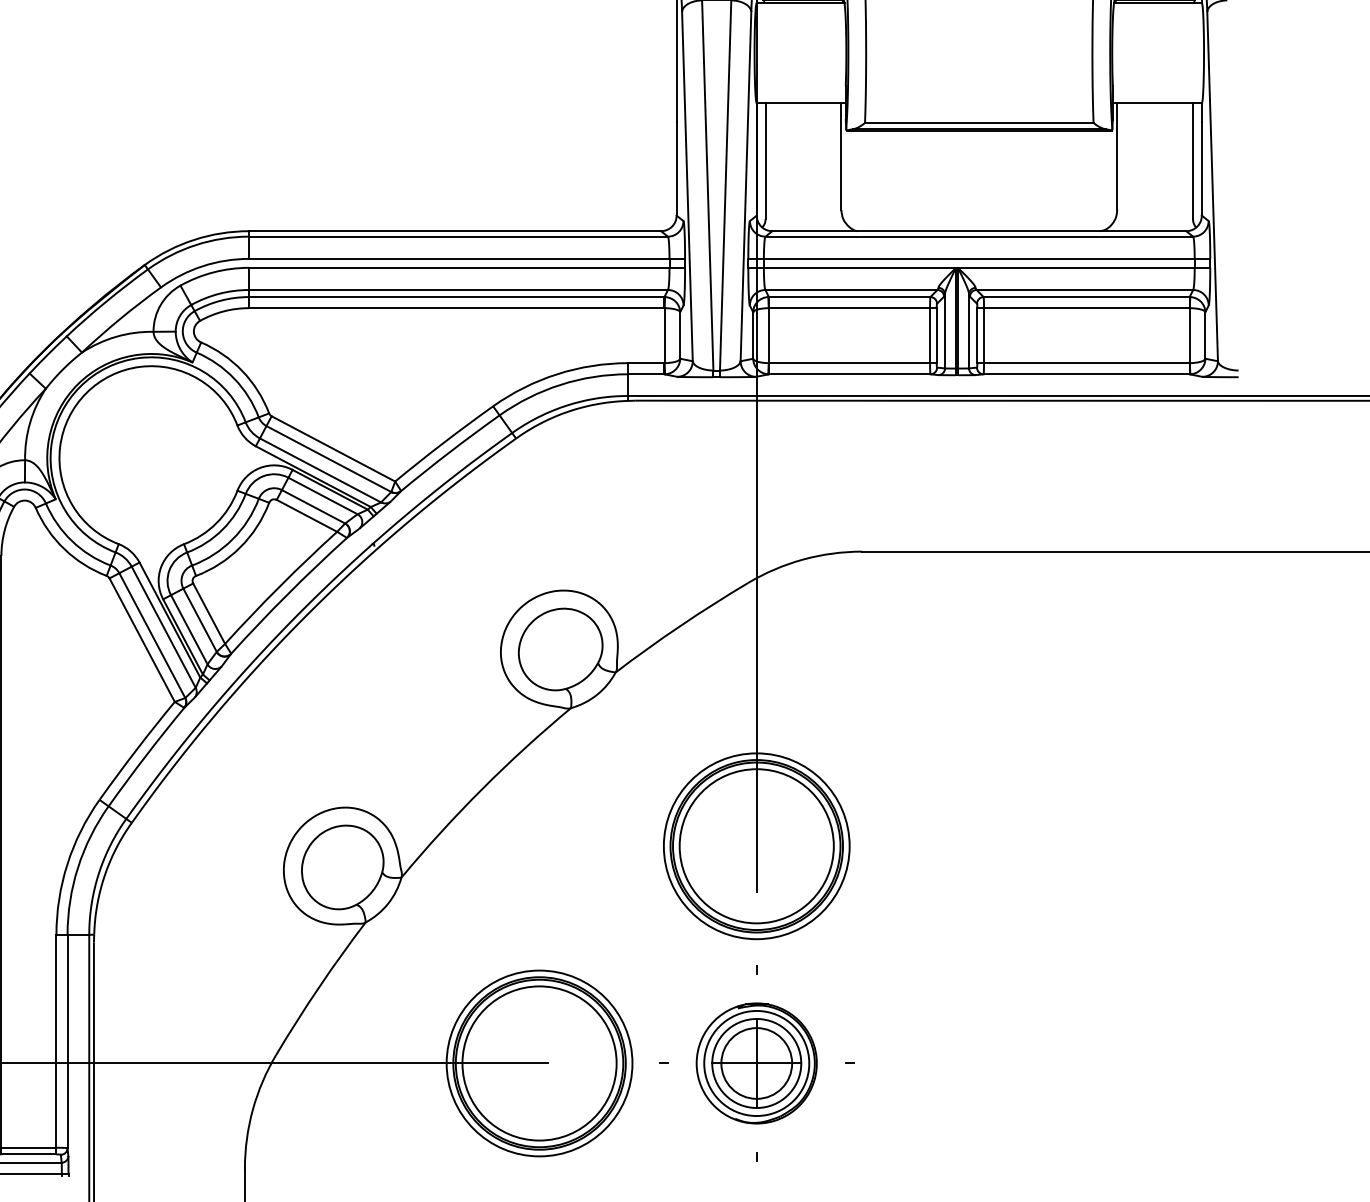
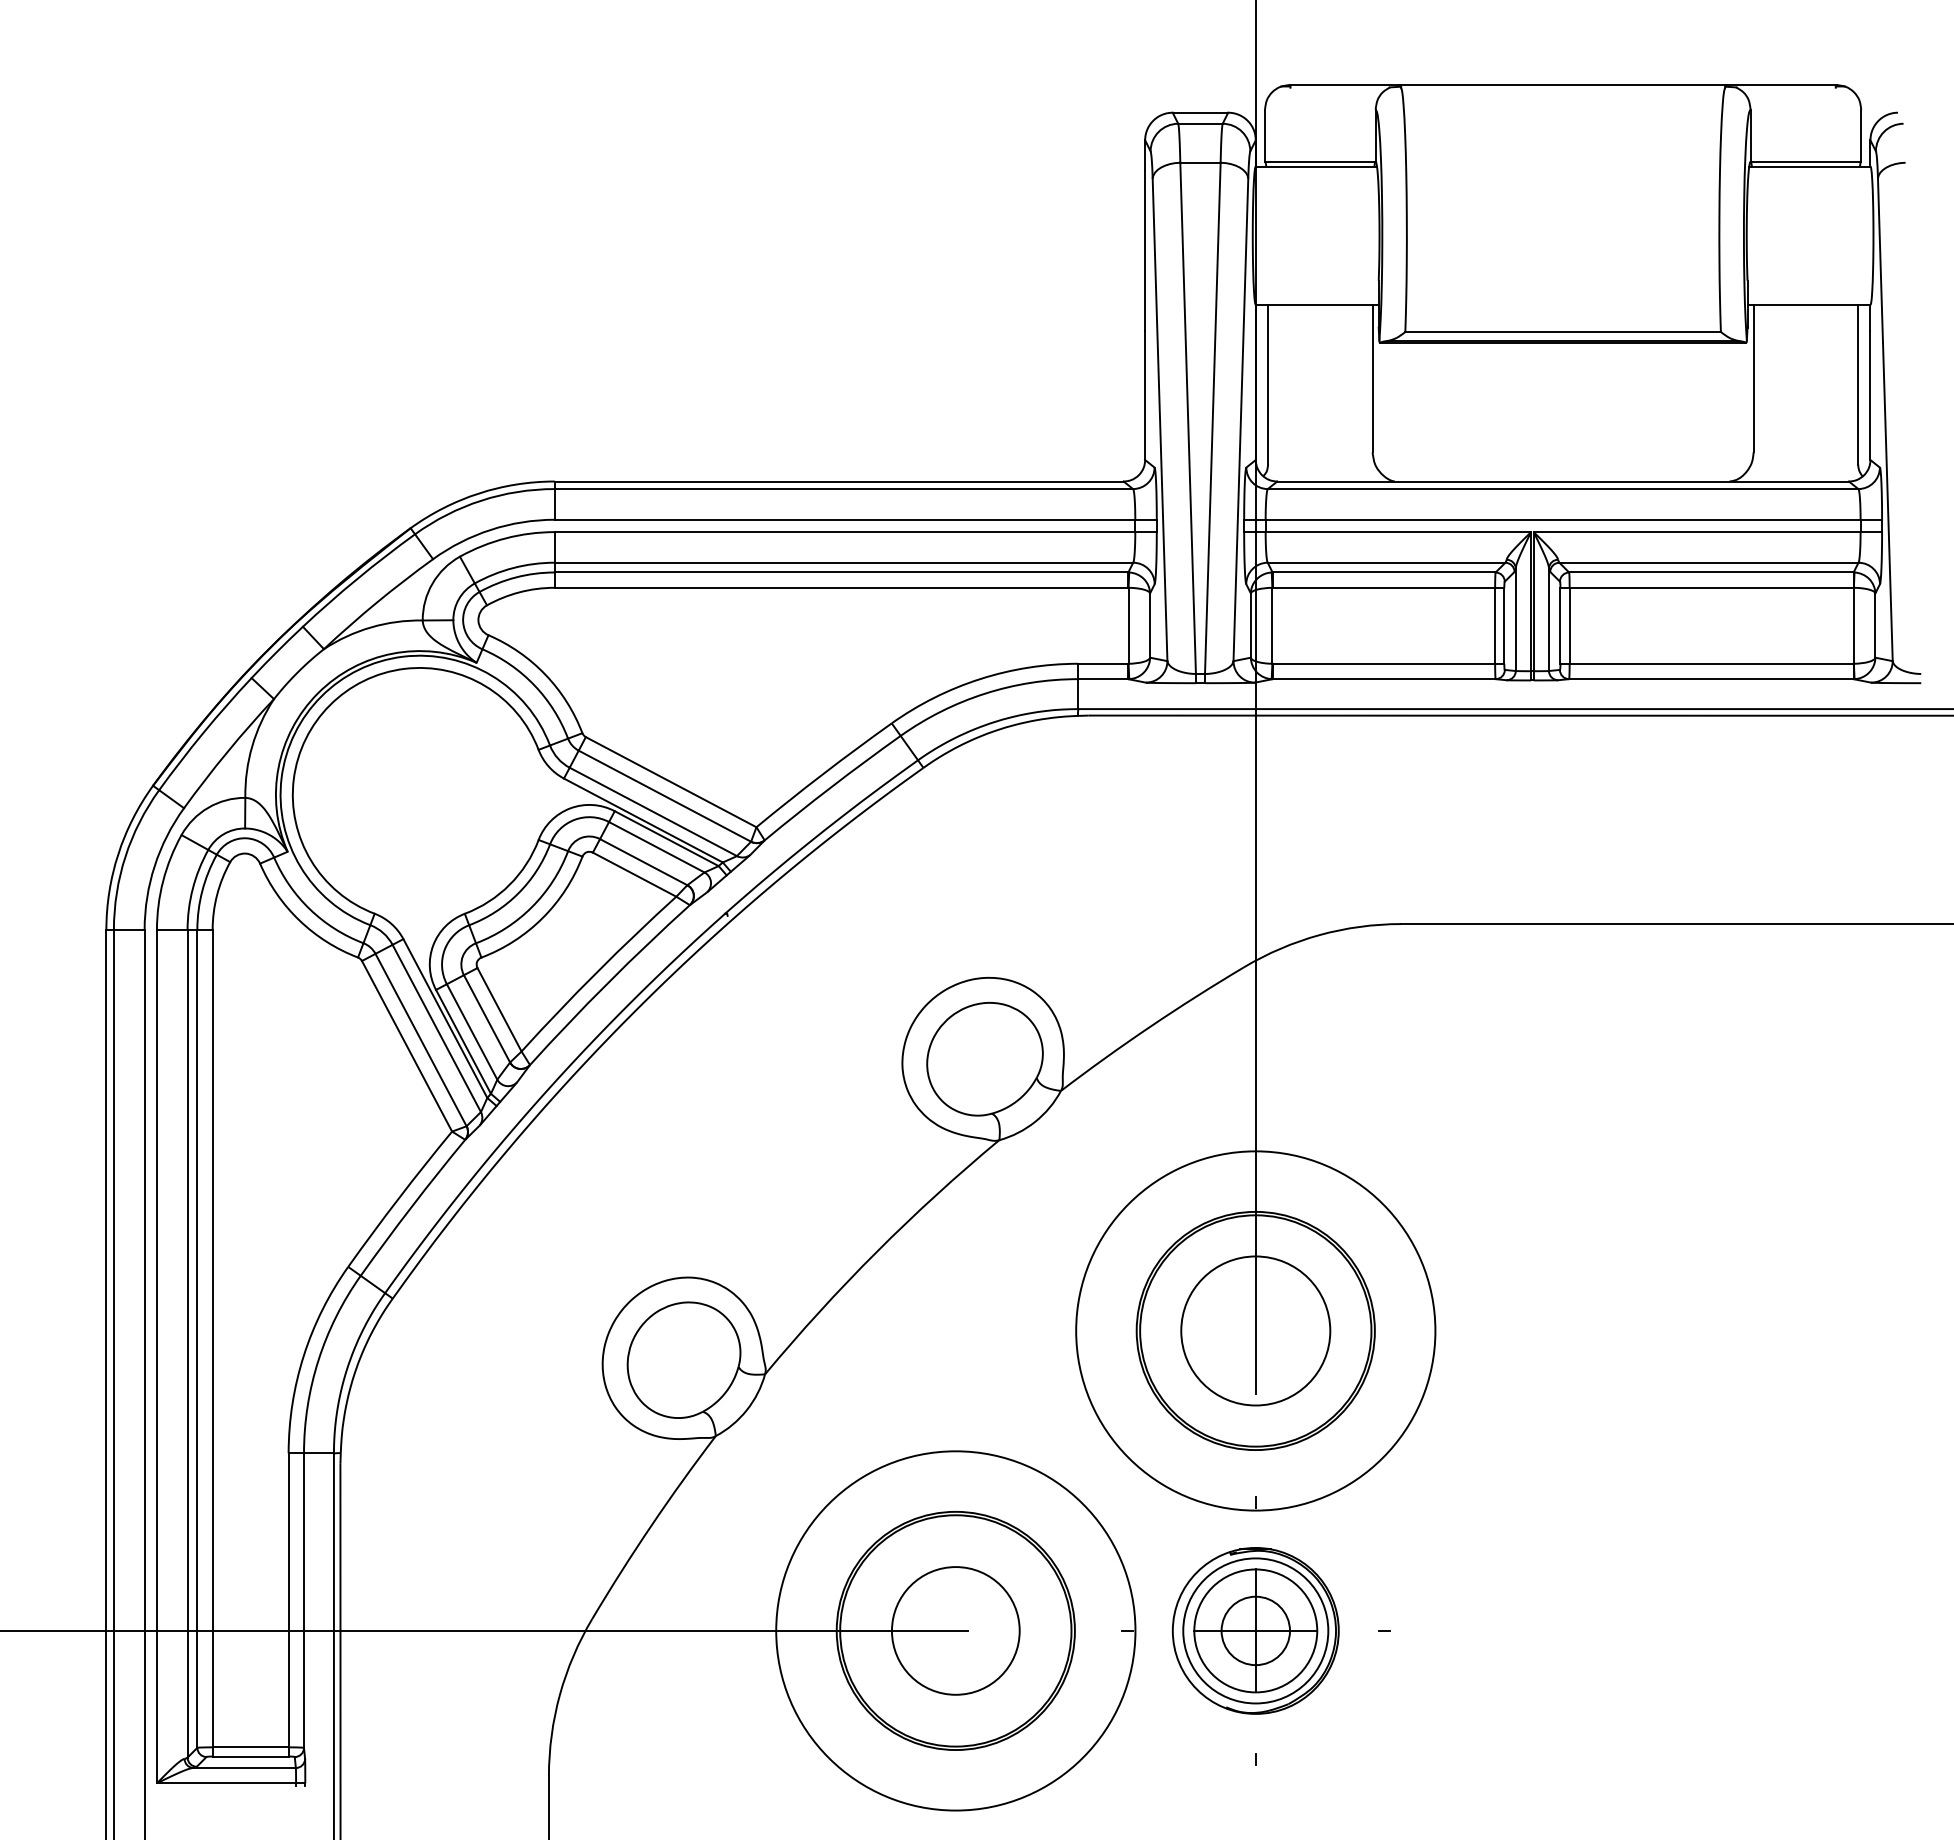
circle: (756, 845) -> (1255, 1330), size x0.7
circle: (756, 845) -> (1255, 1330), size x1.4
circle: (539, 1063) -> (955, 1630), size x0.6
circle: (539, 1063) -> (955, 1630), size x1.4
circle: (756, 1063) -> (1255, 1630), size x0.7

